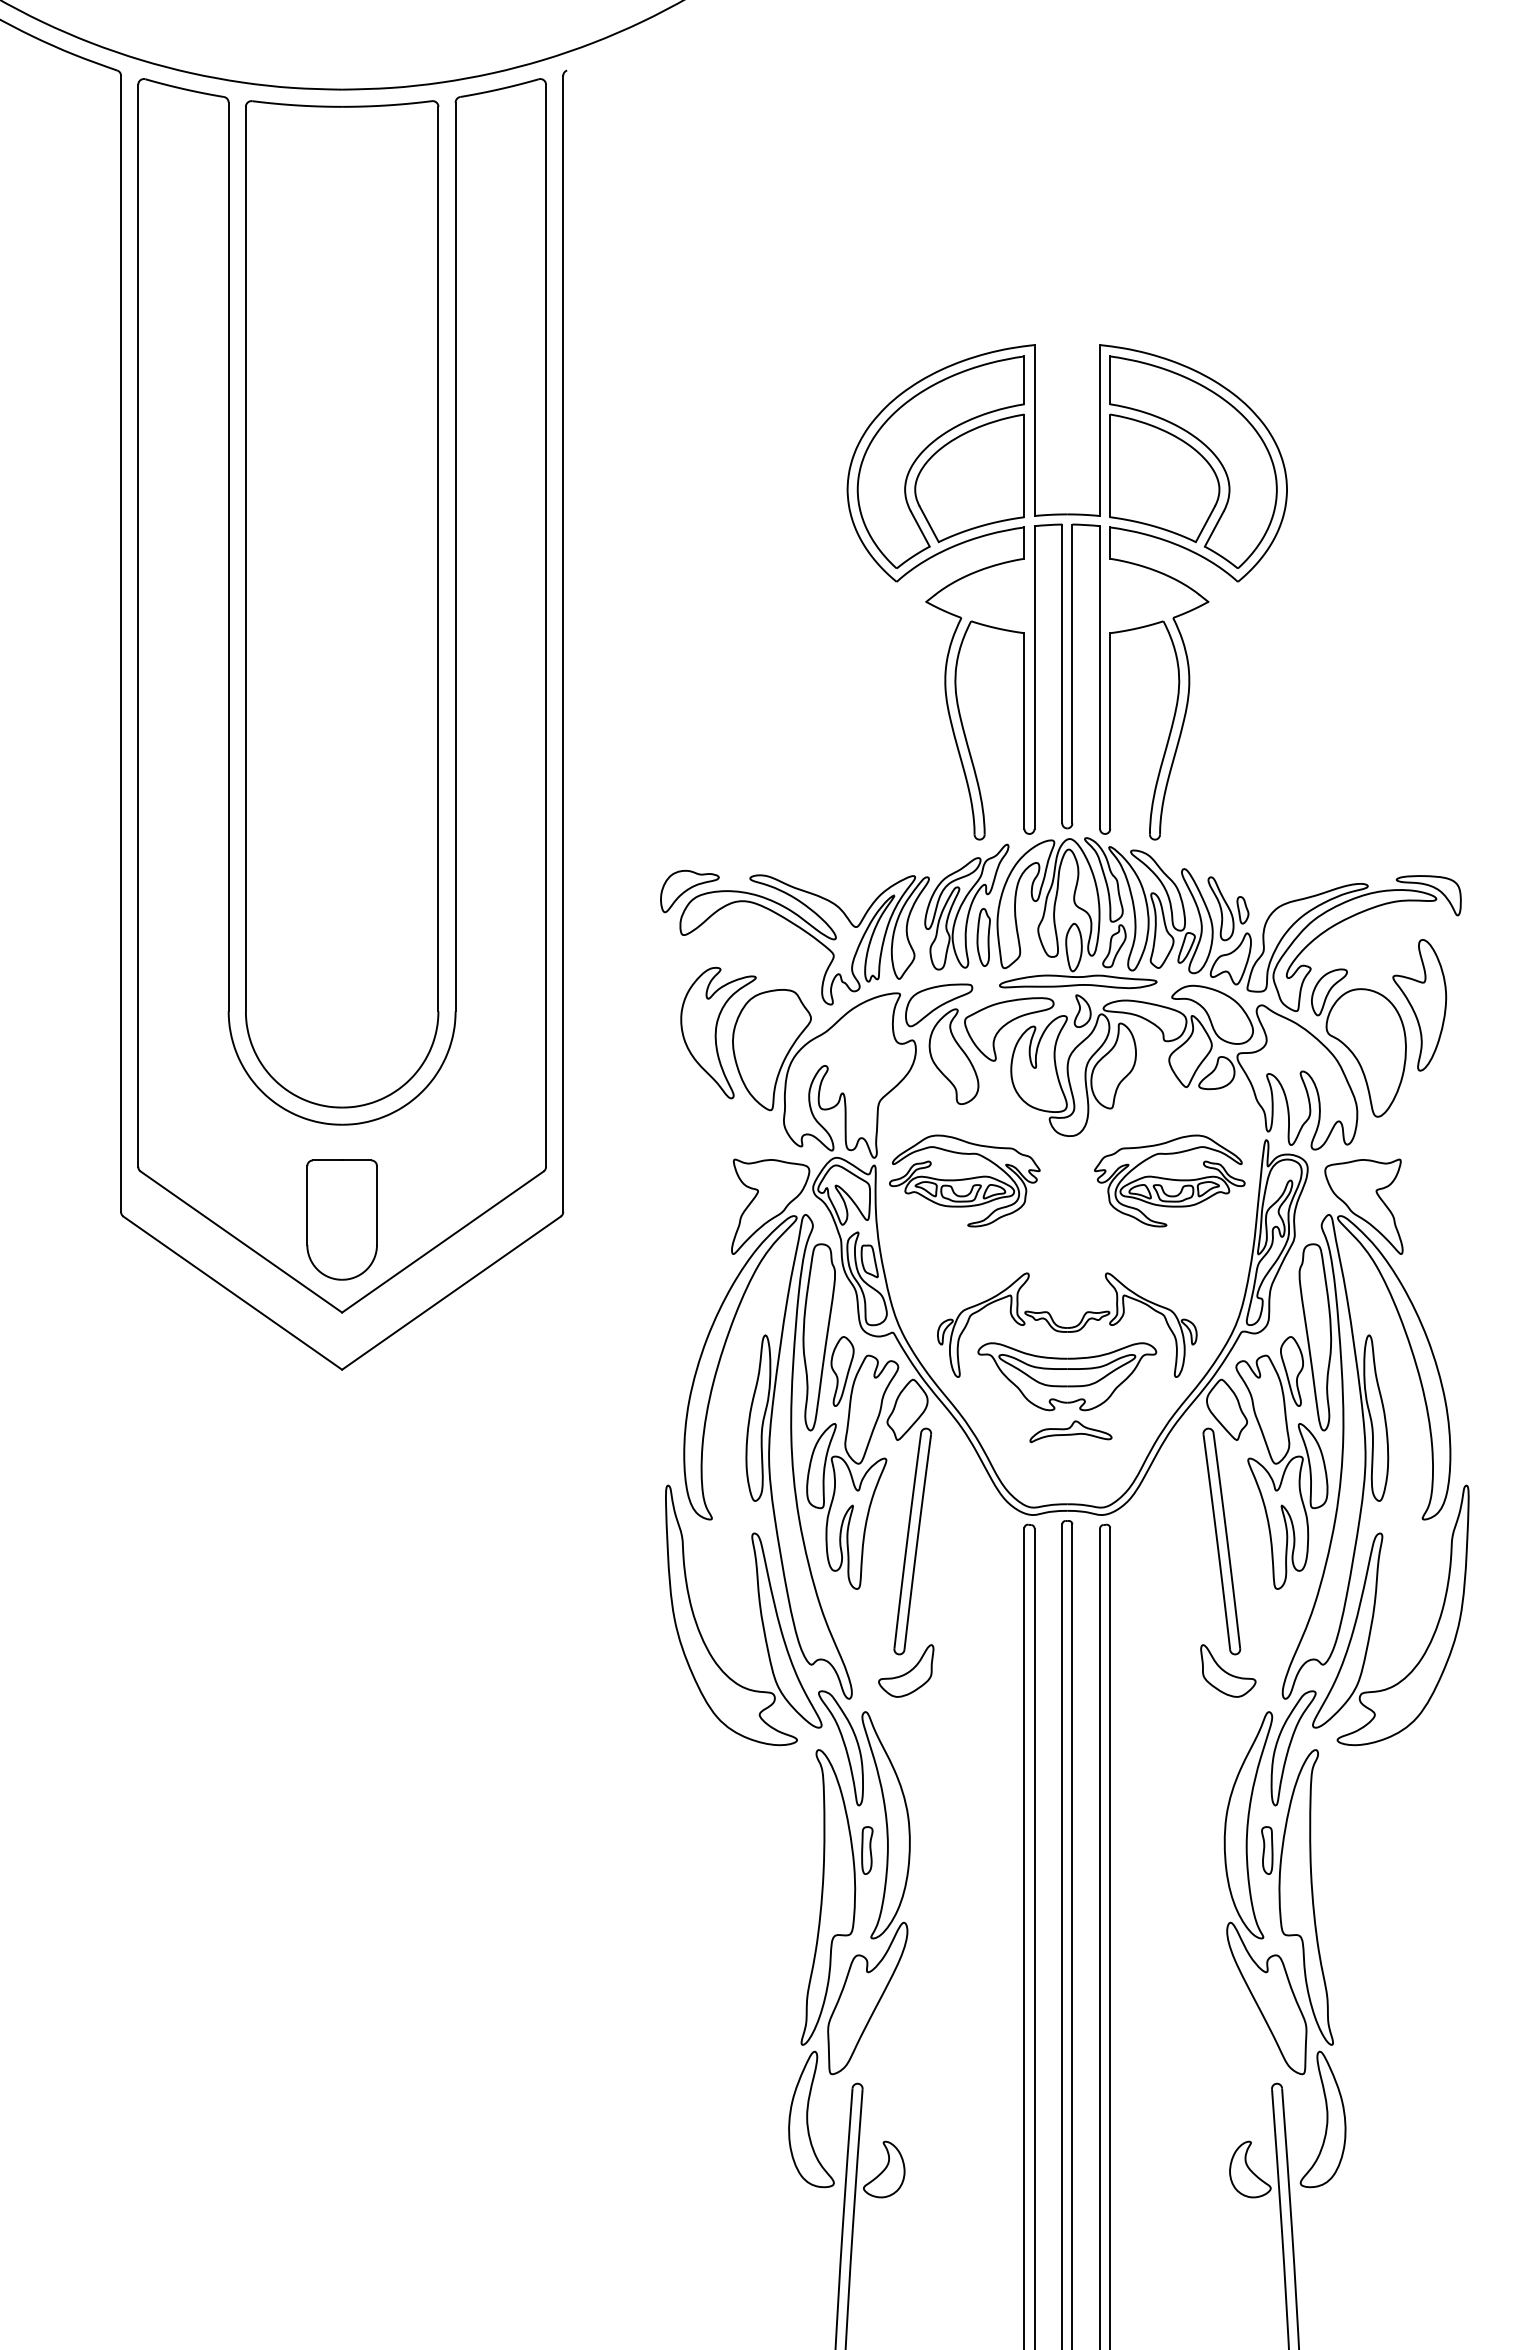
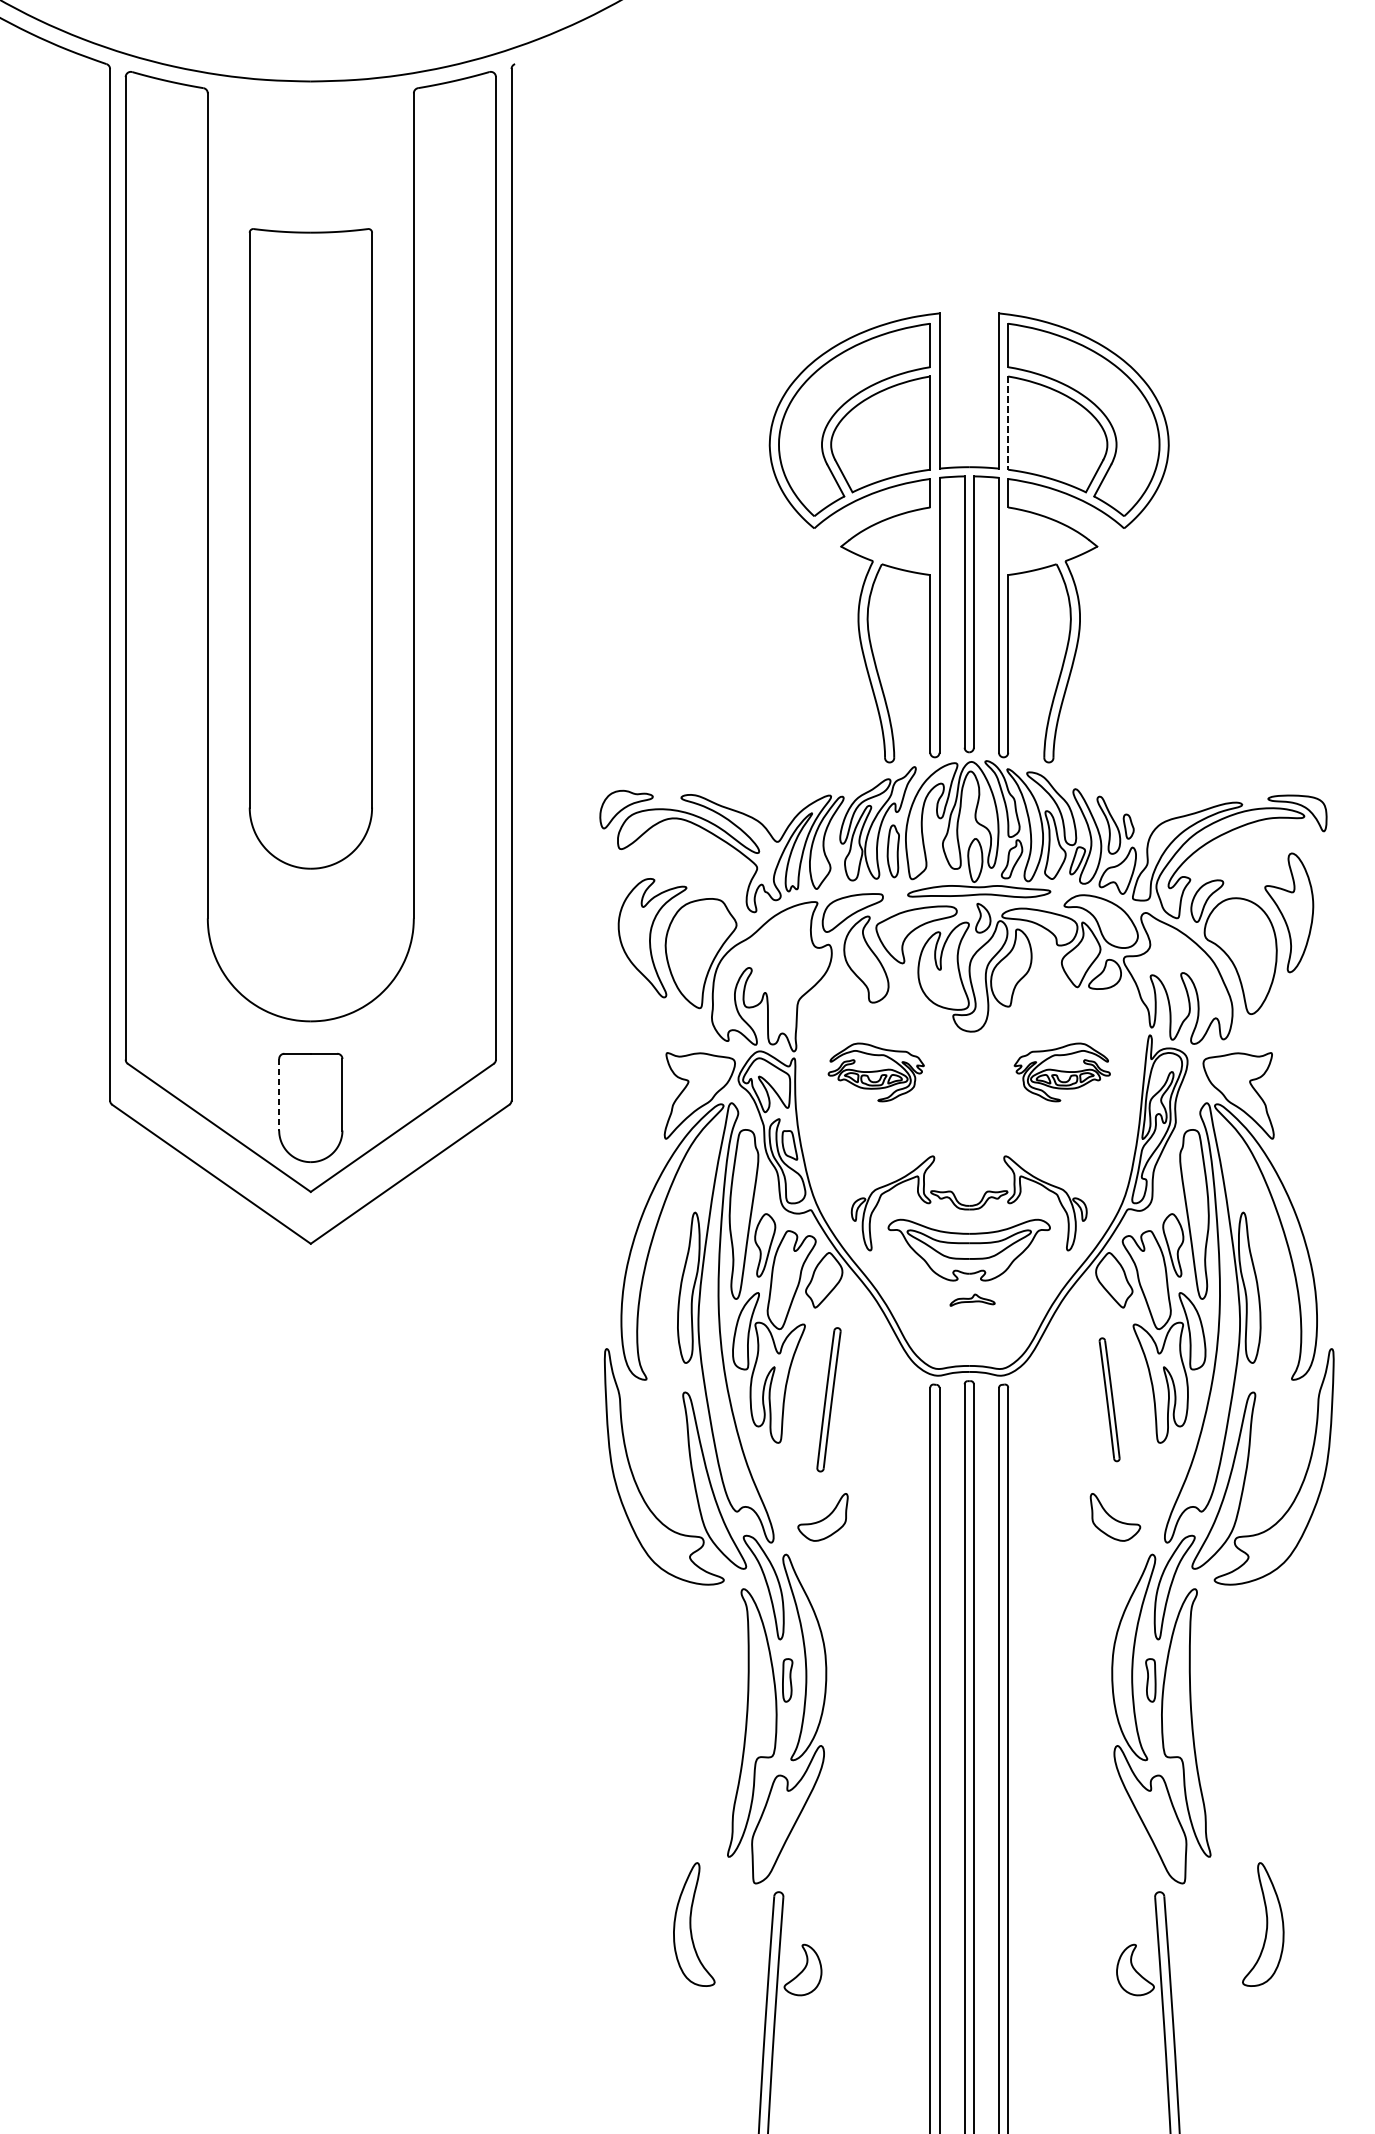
line: (1110, 466) -> (1008, 423), solid -> dashed
part: (342, 604) -> (311, 548), size x0.7
part: (964, 1180) -> (875, 1071), size x0.7
part: (1169, 1180) -> (1062, 1071), size x0.7
line: (307, 1206) -> (279, 1095), solid -> dashed
part: (1070, 1431) -> (972, 1299), size x0.6
part: (912, 1541) -> (828, 1399), size x0.7
part: (1221, 1541) -> (1109, 1399), size x0.6
part: (811, 2119) -> (694, 1924), moved
part: (1322, 2119) -> (1262, 1924), moved

